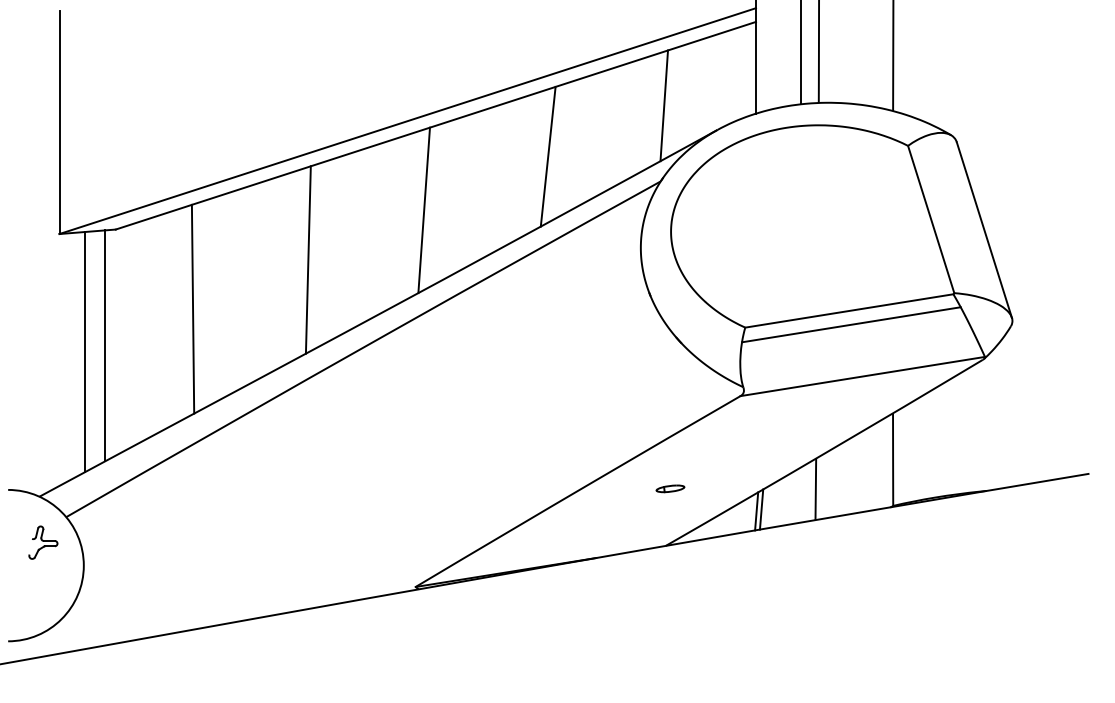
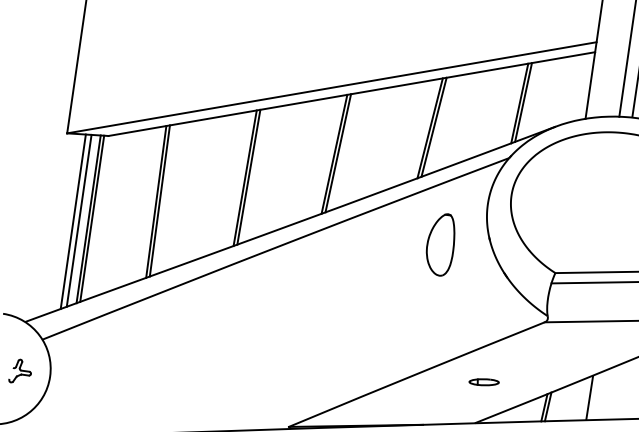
line: (668, 103) -> (523, 102), added
line: (552, 154) -> (433, 127), added
line: (428, 208) -> (337, 153), added
line: (312, 257) -> (248, 176), added
line: (197, 307) -> (159, 201), added
part: (585, 311) -> (441, 244), added
line: (109, 344) -> (91, 218), added
line: (92, 349) -> (79, 220), added
part: (670, 488) -> (484, 382), size x1.43
part: (43, 542) -> (20, 371), moved

